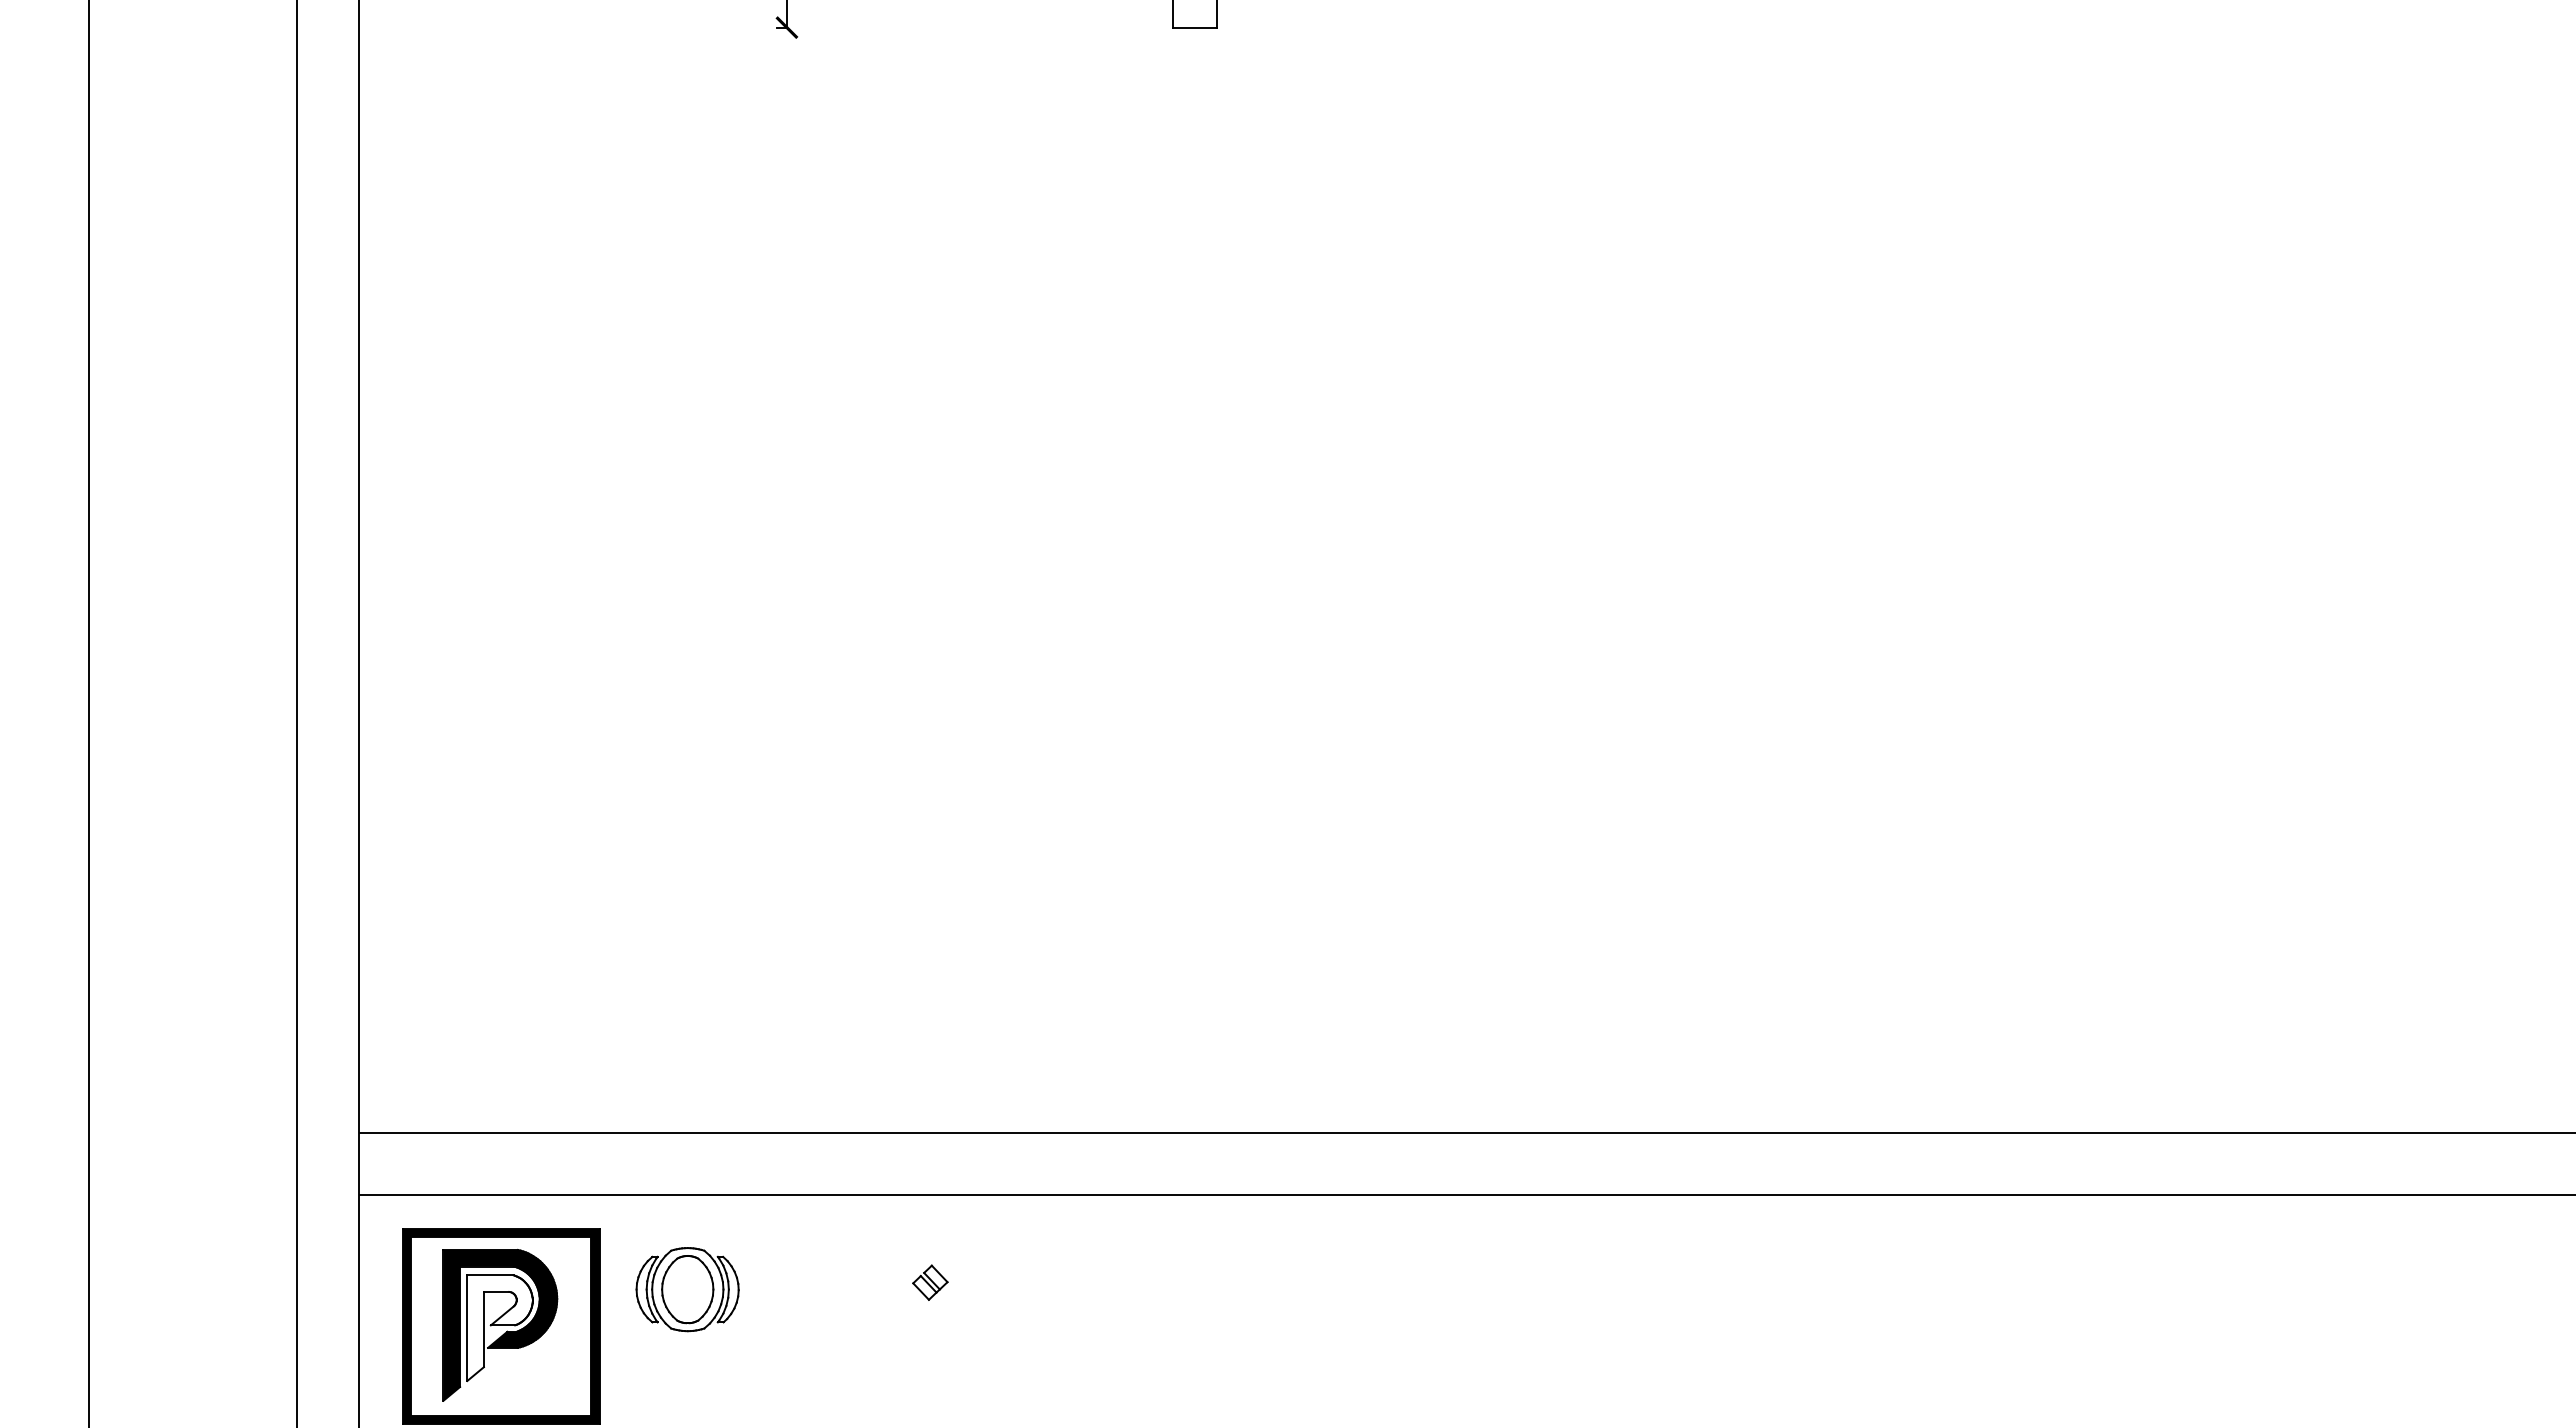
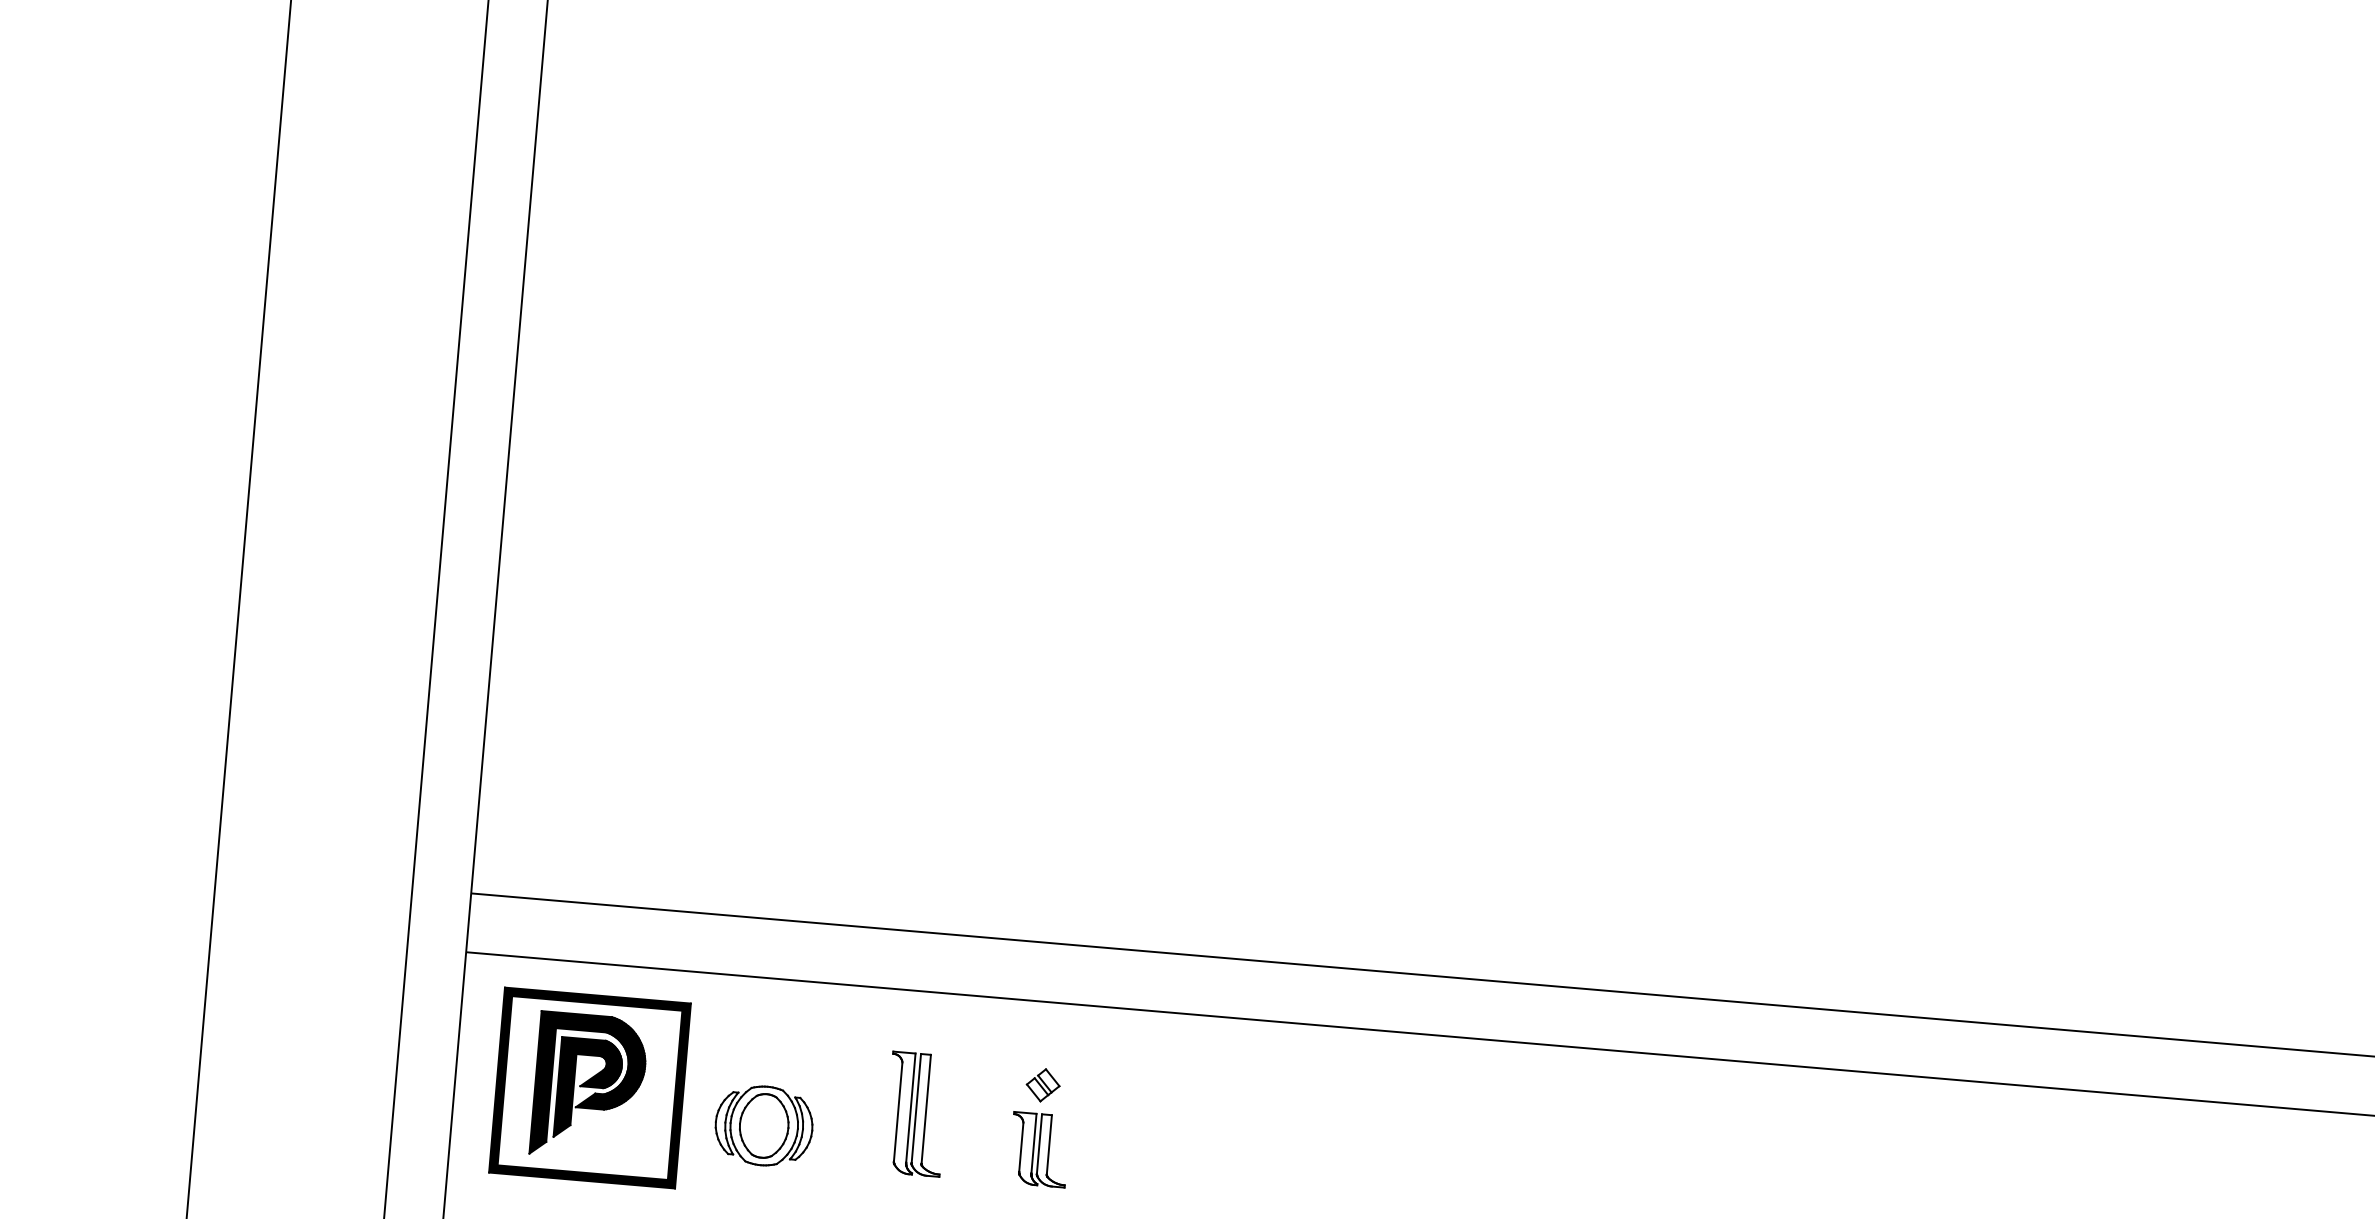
part: (930, 1282) -> (1043, 1085), moved
part: (687, 1289) -> (763, 1125), moved
part: (846, 1324) -> (916, 1114), added
fill: (499, 1327) -> (588, 1088), added
part: (978, 1350) -> (1038, 1149), added

